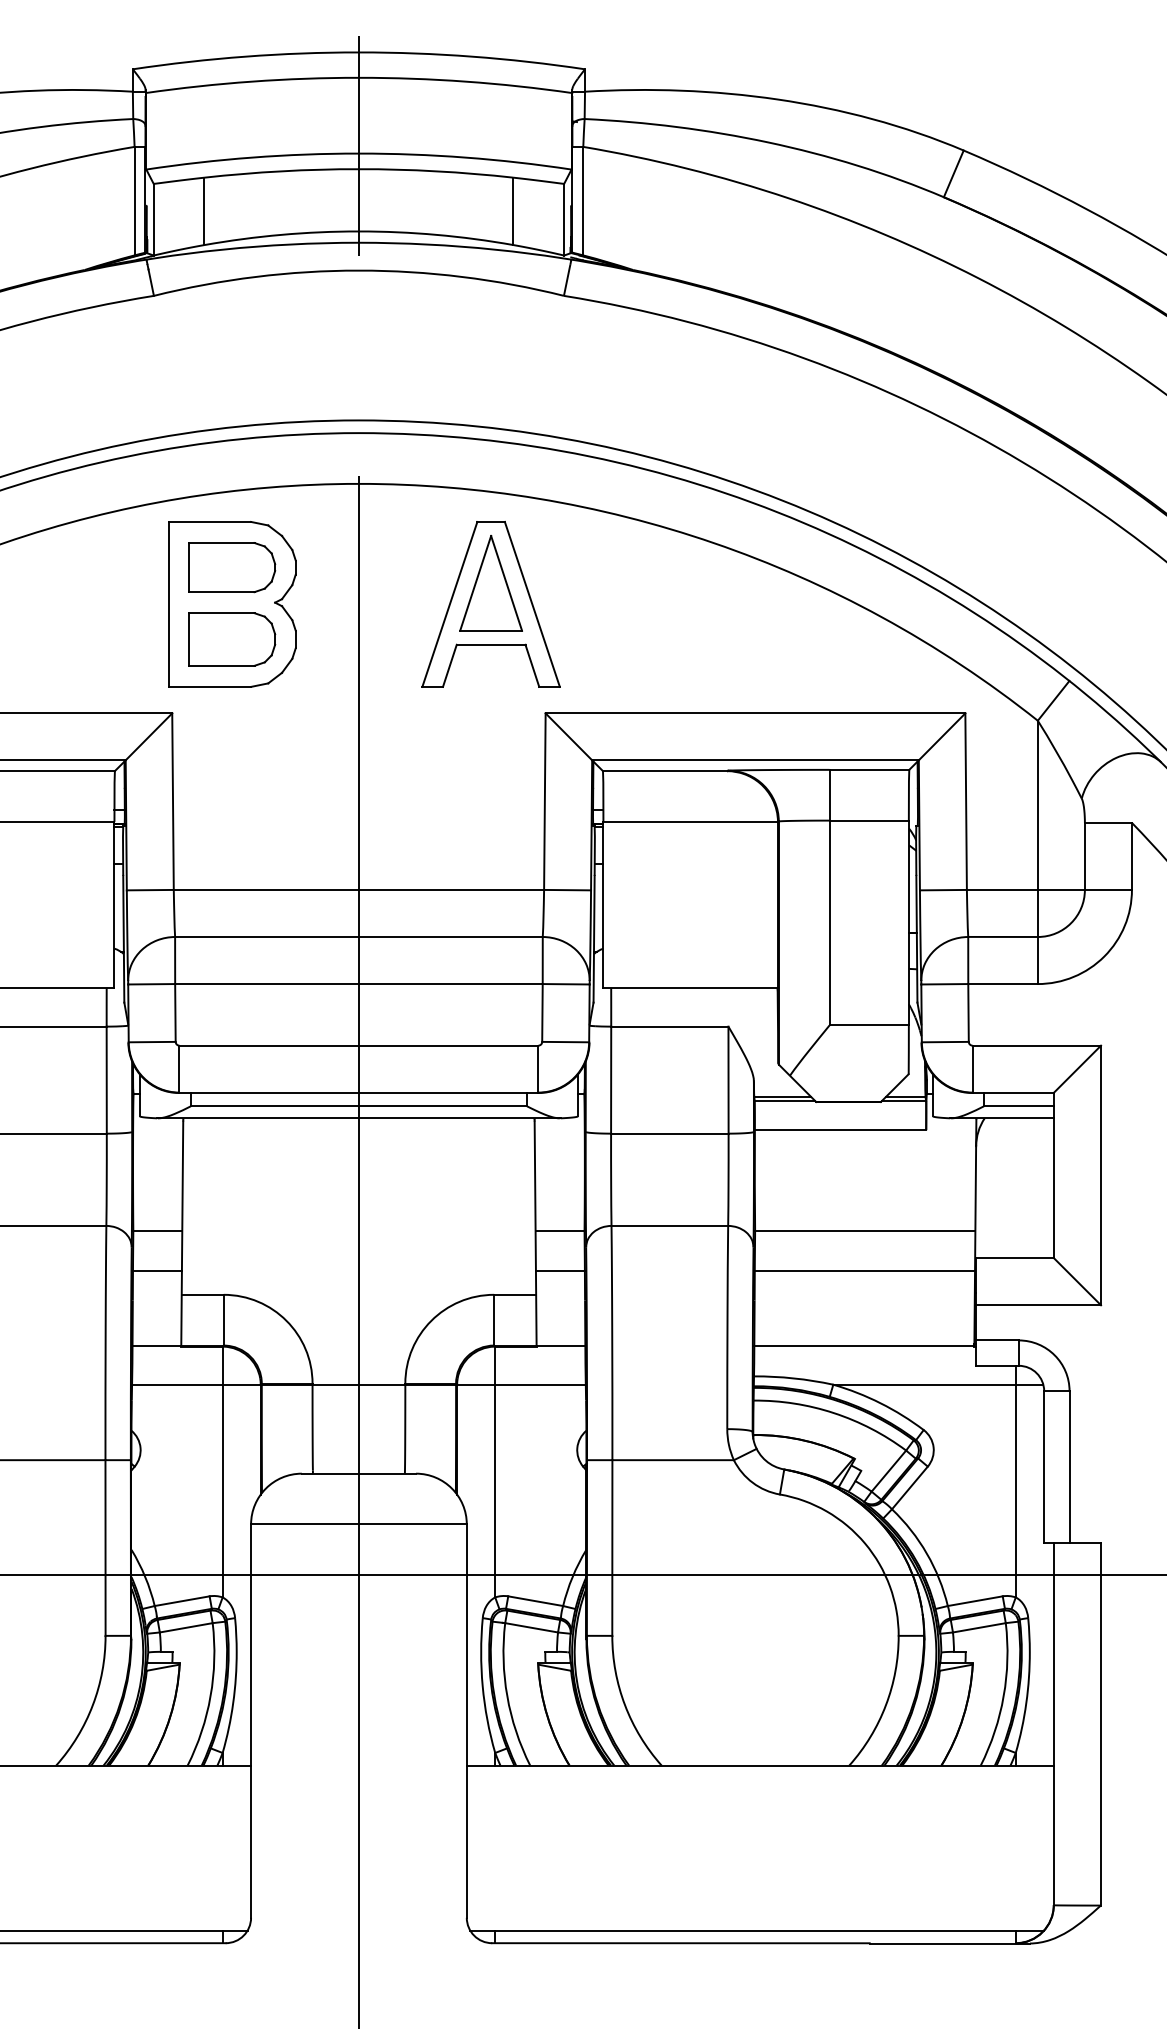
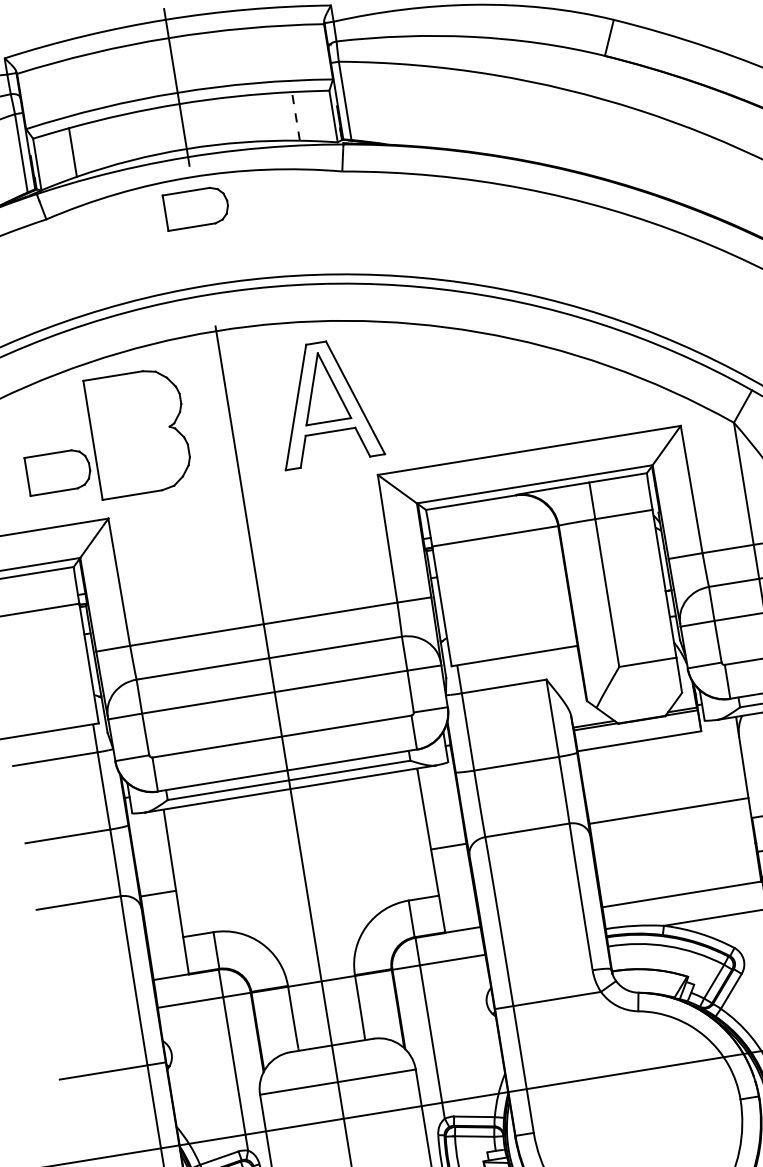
line: (513, 211) -> (296, 116), solid -> dashed
part: (232, 567) -> (196, 208), moved
part: (232, 639) -> (58, 471), moved
line: (156, 1271) -> (162, 923), removed
line: (559, 1271) -> (453, 876), removed
line: (864, 1271) -> (673, 840), removed

